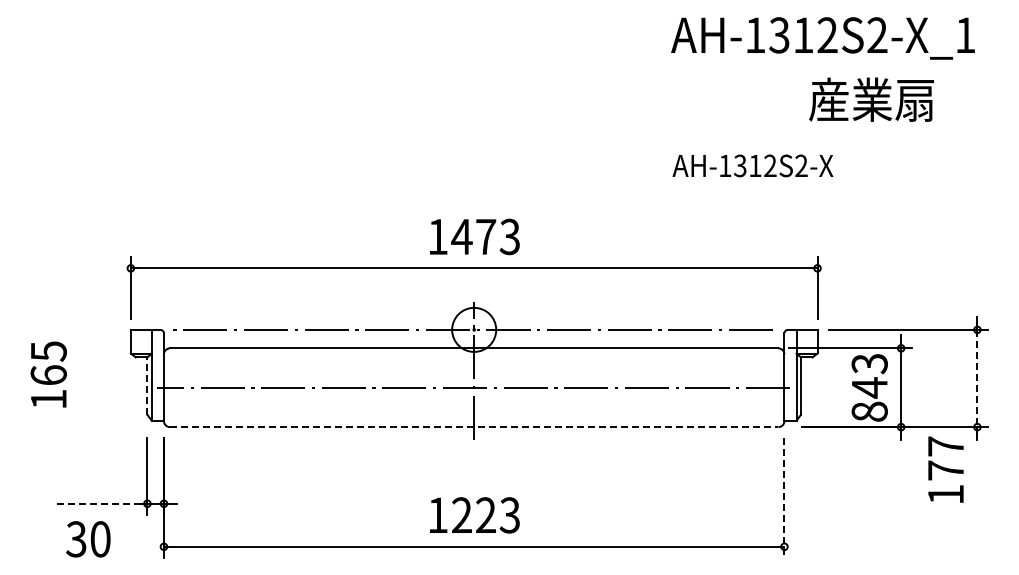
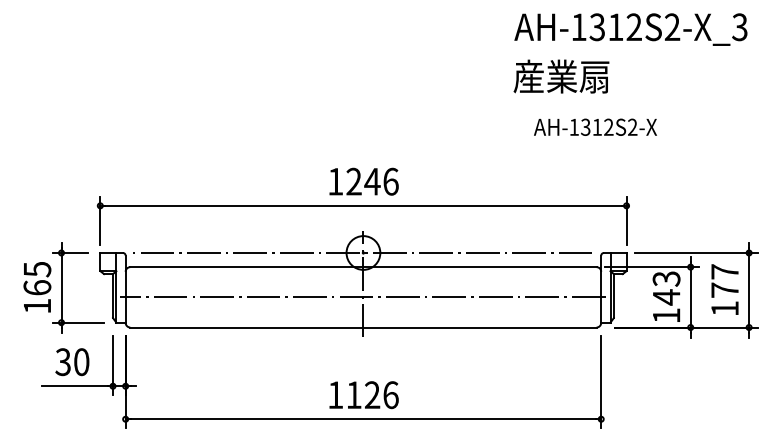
text: (965, 35) -> (739, 27), AH-1312S2-X_1 -> AH-1312S2-X_3
text: (871, 99) -> (561, 76), moved
text: (752, 165) -> (595, 126), moved
text: (485, 236) -> (372, 181), 1473 -> 1246
part: (80, 375) -> (61, 287), added
line: (977, 378) -> (749, 290), dashed -> solid
line: (147, 386) -> (113, 296), dashed -> solid
text: (869, 411) -> (666, 315), 843 -> 143
line: (474, 427) -> (363, 327), dashed -> solid
text: (945, 469) -> (724, 289), moved
line: (784, 498) -> (601, 382), dashed -> solid
line: (98, 503) -> (75, 386), dashed -> solid
text: (486, 515) -> (372, 395), 1223 -> 1126
text: (88, 539) -> (72, 362), moved

